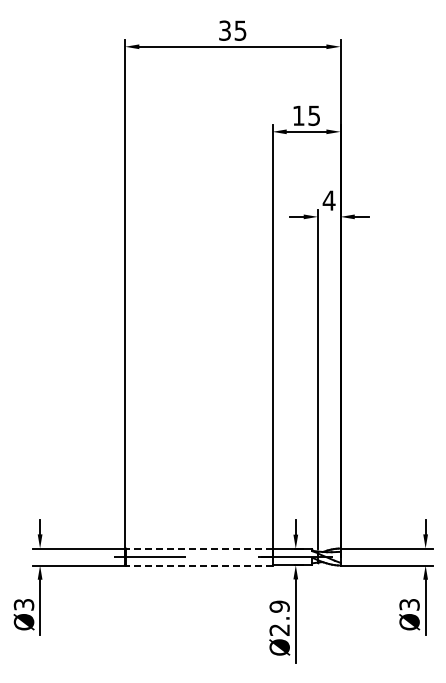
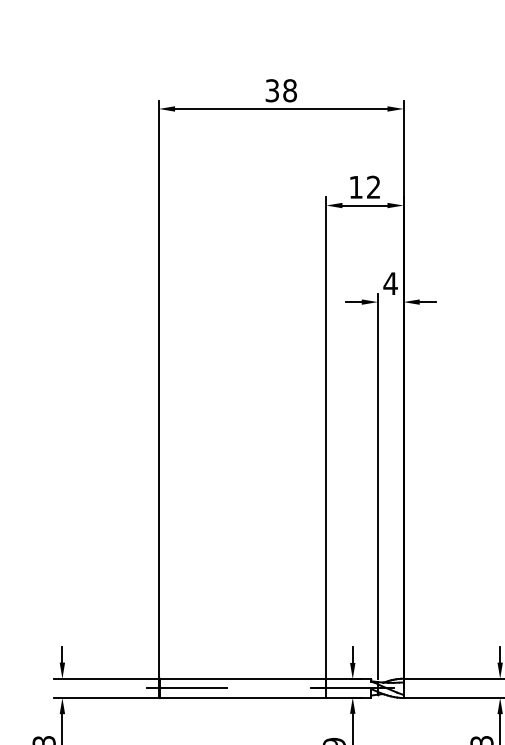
text: (240, 30) -> (289, 90), 35 -> 38
text: (313, 115) -> (372, 186), 15 -> 12
line: (198, 548) -> (242, 678), dashed -> solid
line: (198, 565) -> (242, 697), dashed -> solid

